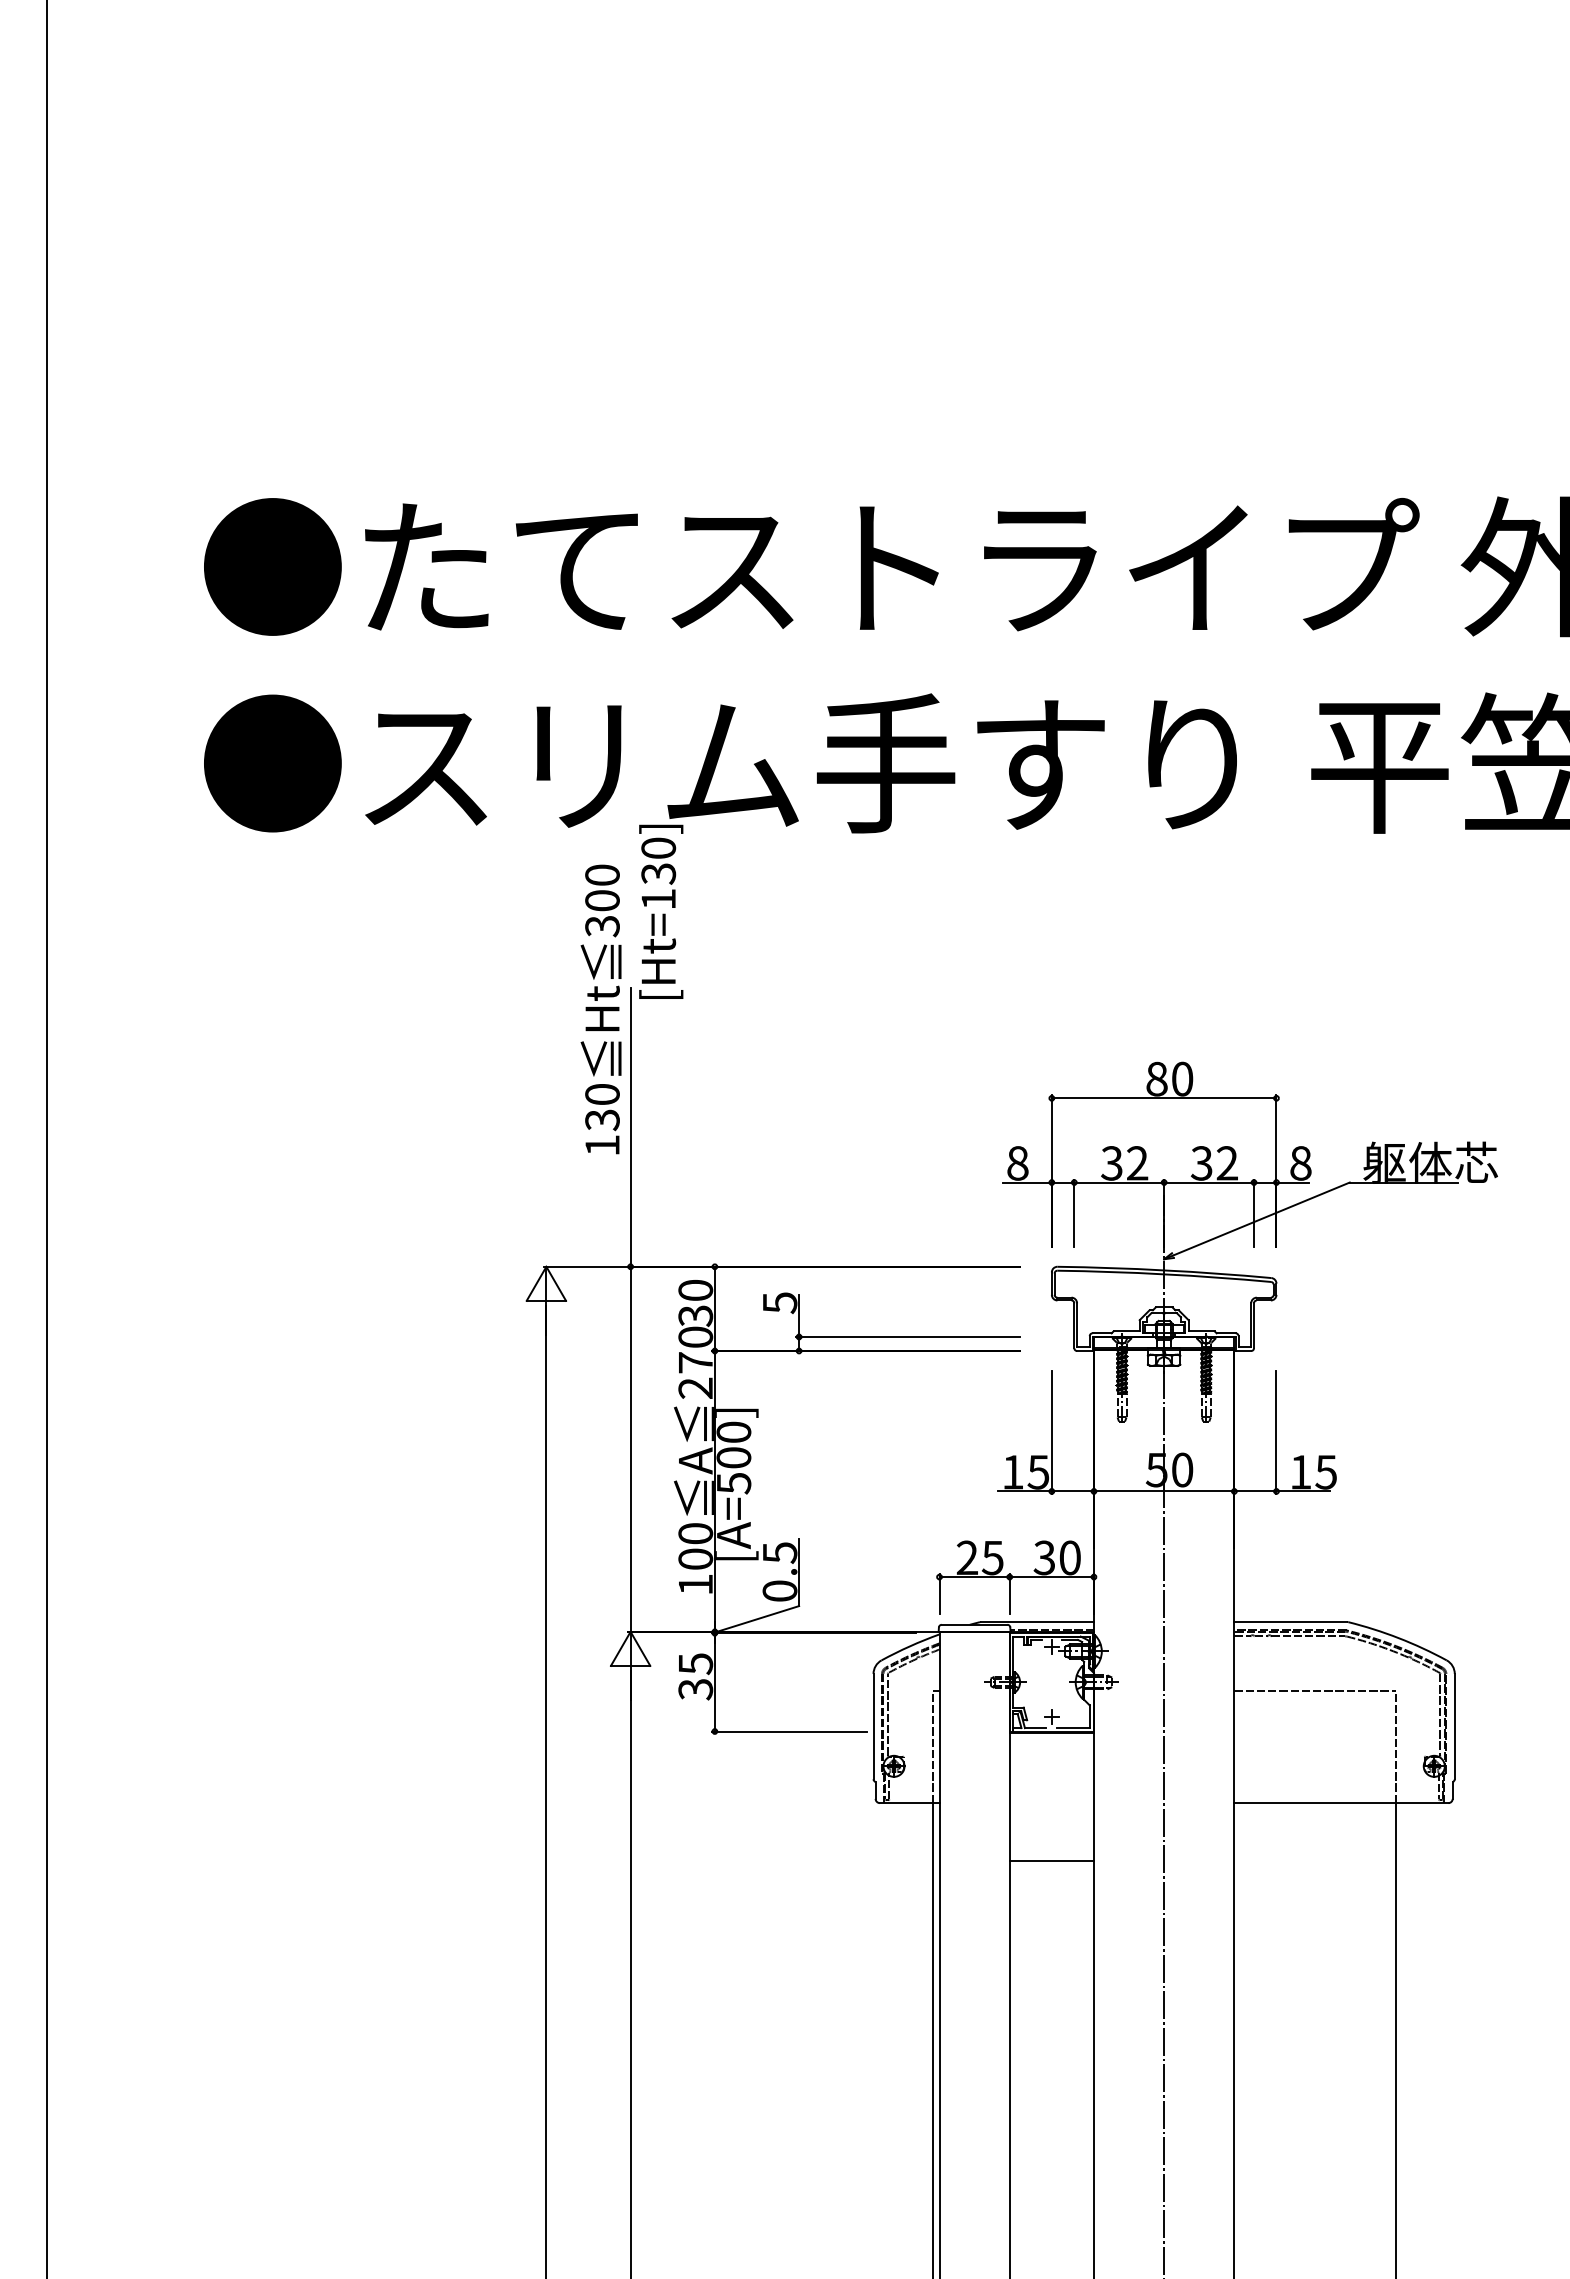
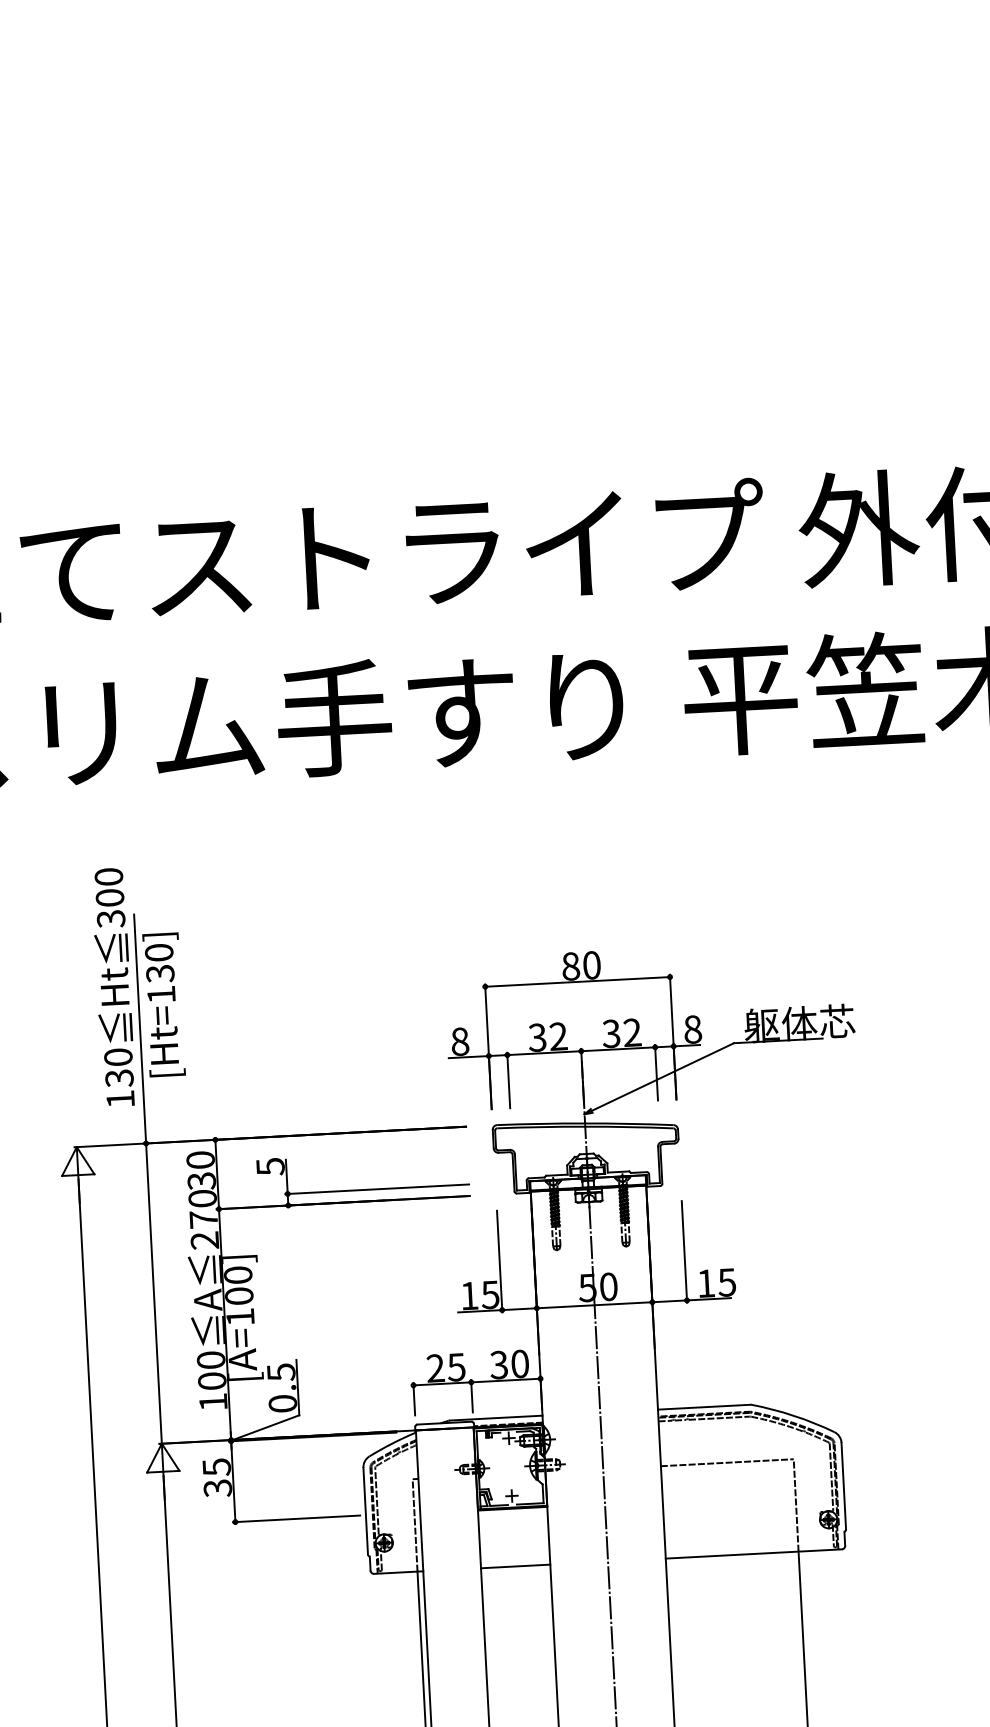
text: (661, 911) -> (164, 1004), moved
text: (600, 1009) -> (113, 987), moved
text: (734, 1483) -> (240, 1317), [A=500] -> [A=100]
line: (1051, 1861) -> (515, 1566), moved

